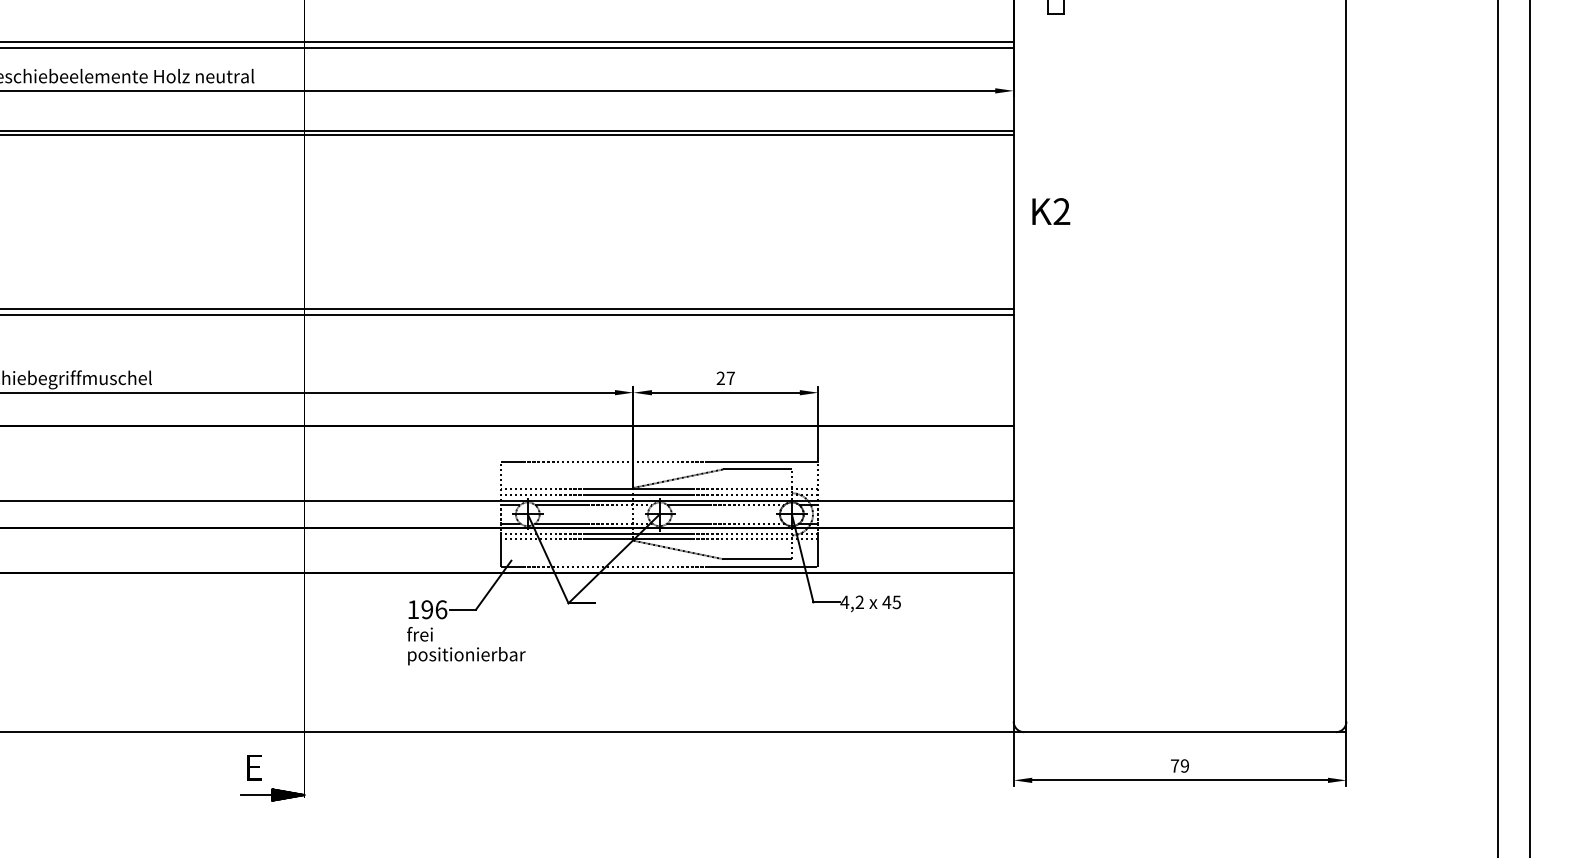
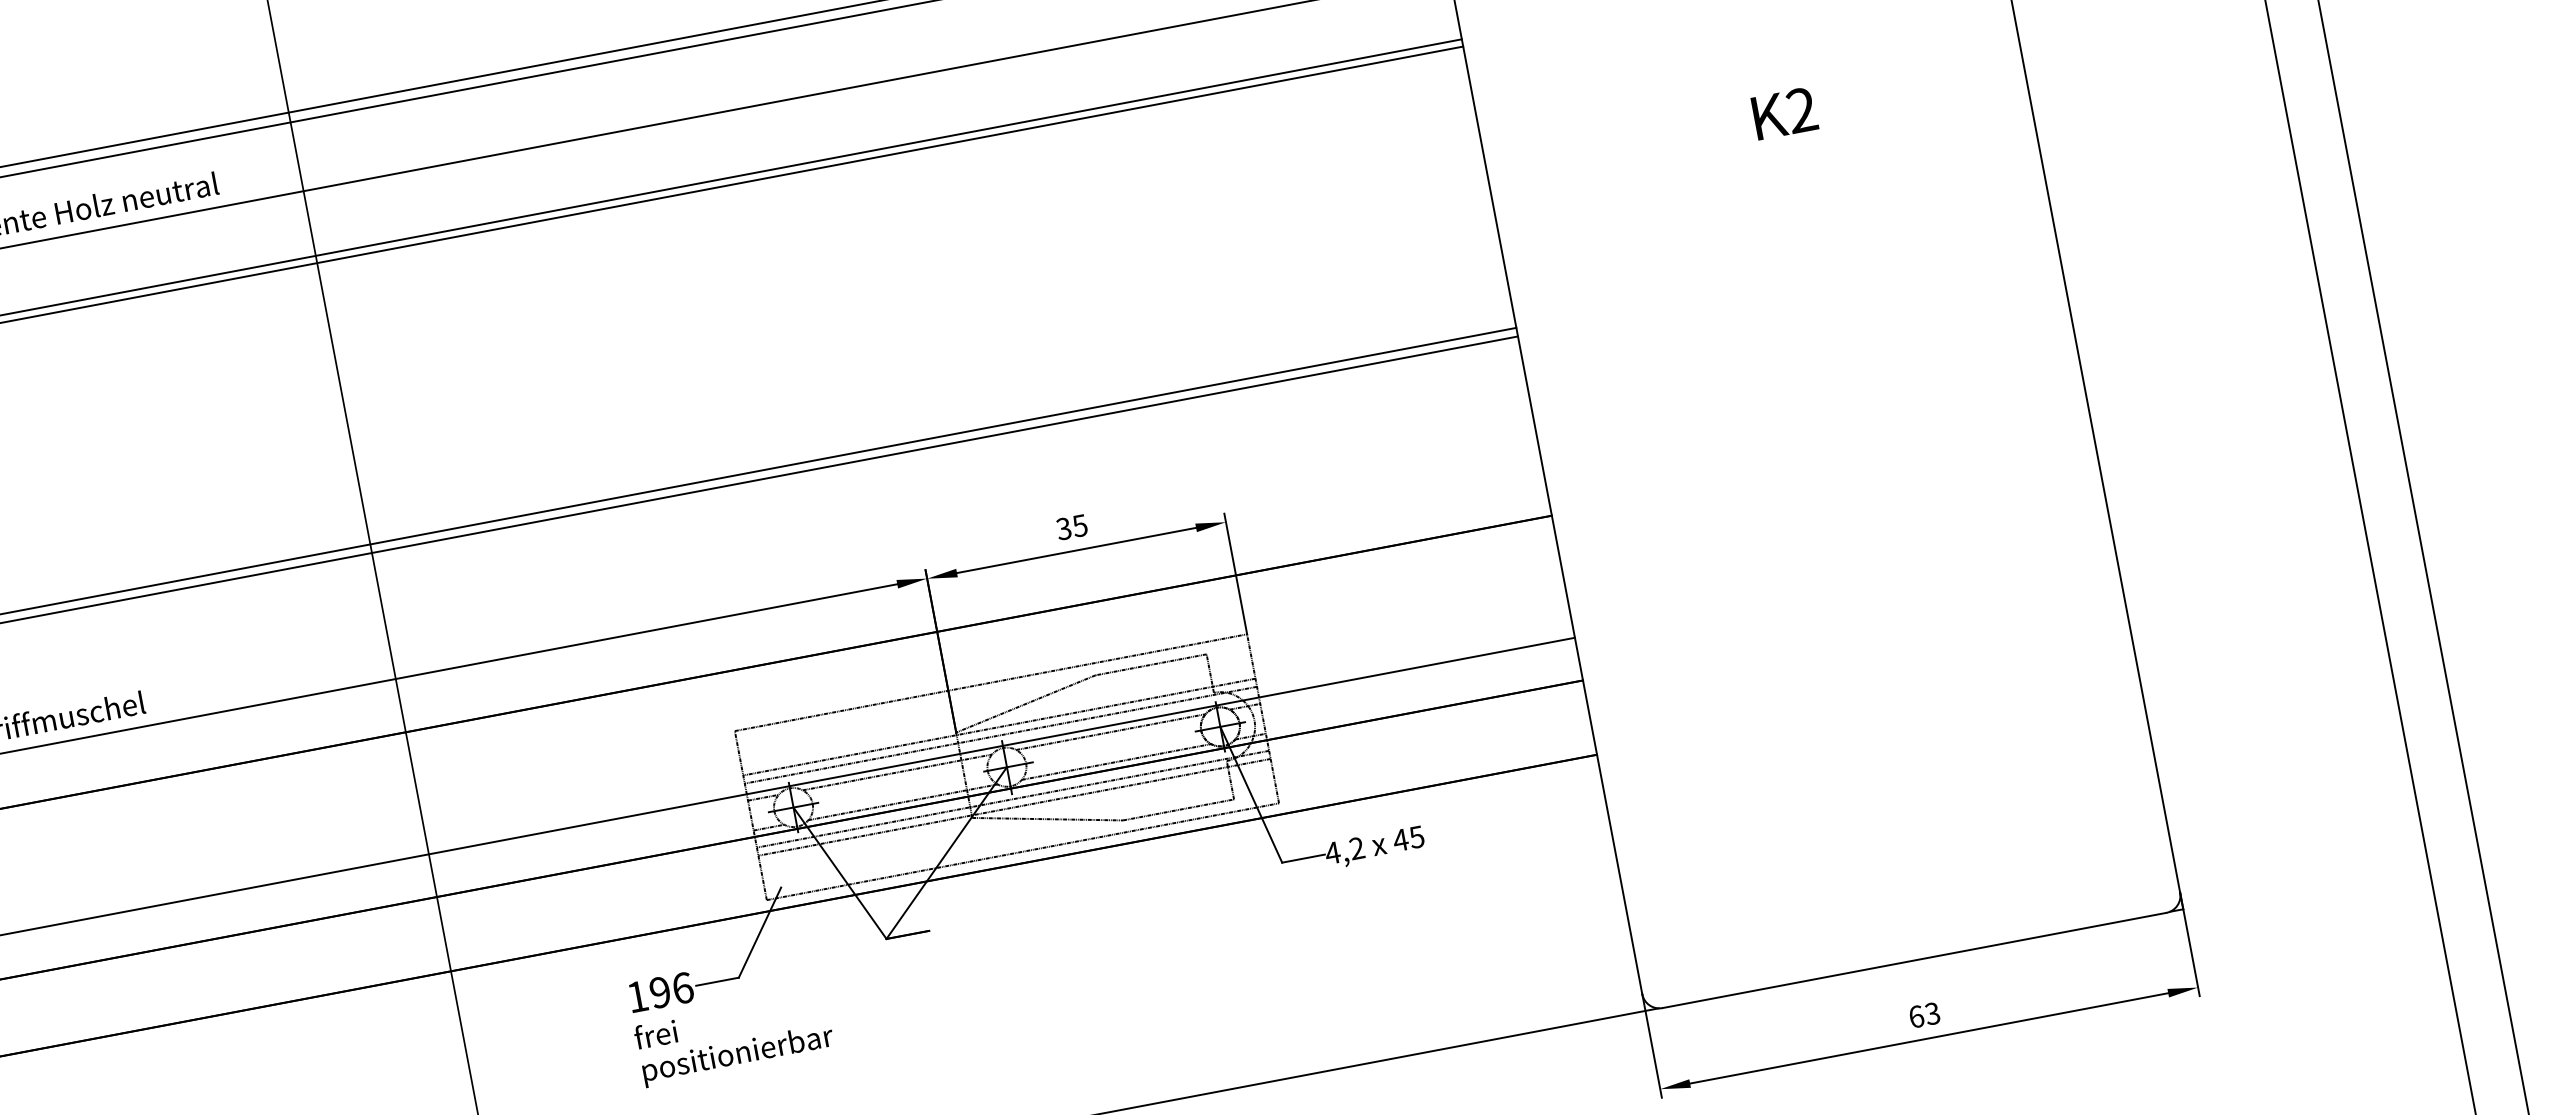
text: (1051, 211) -> (1785, 113), moved
text: (725, 378) -> (1071, 527), 27 -> 35
text: (1179, 765) -> (1923, 1014), 79 -> 63

